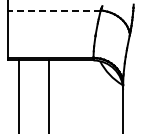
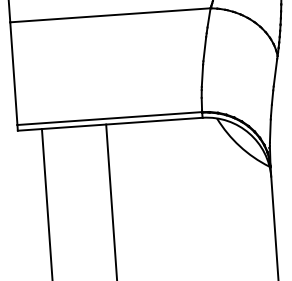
line: (54, 10) -> (110, 15), dashed -> solid

